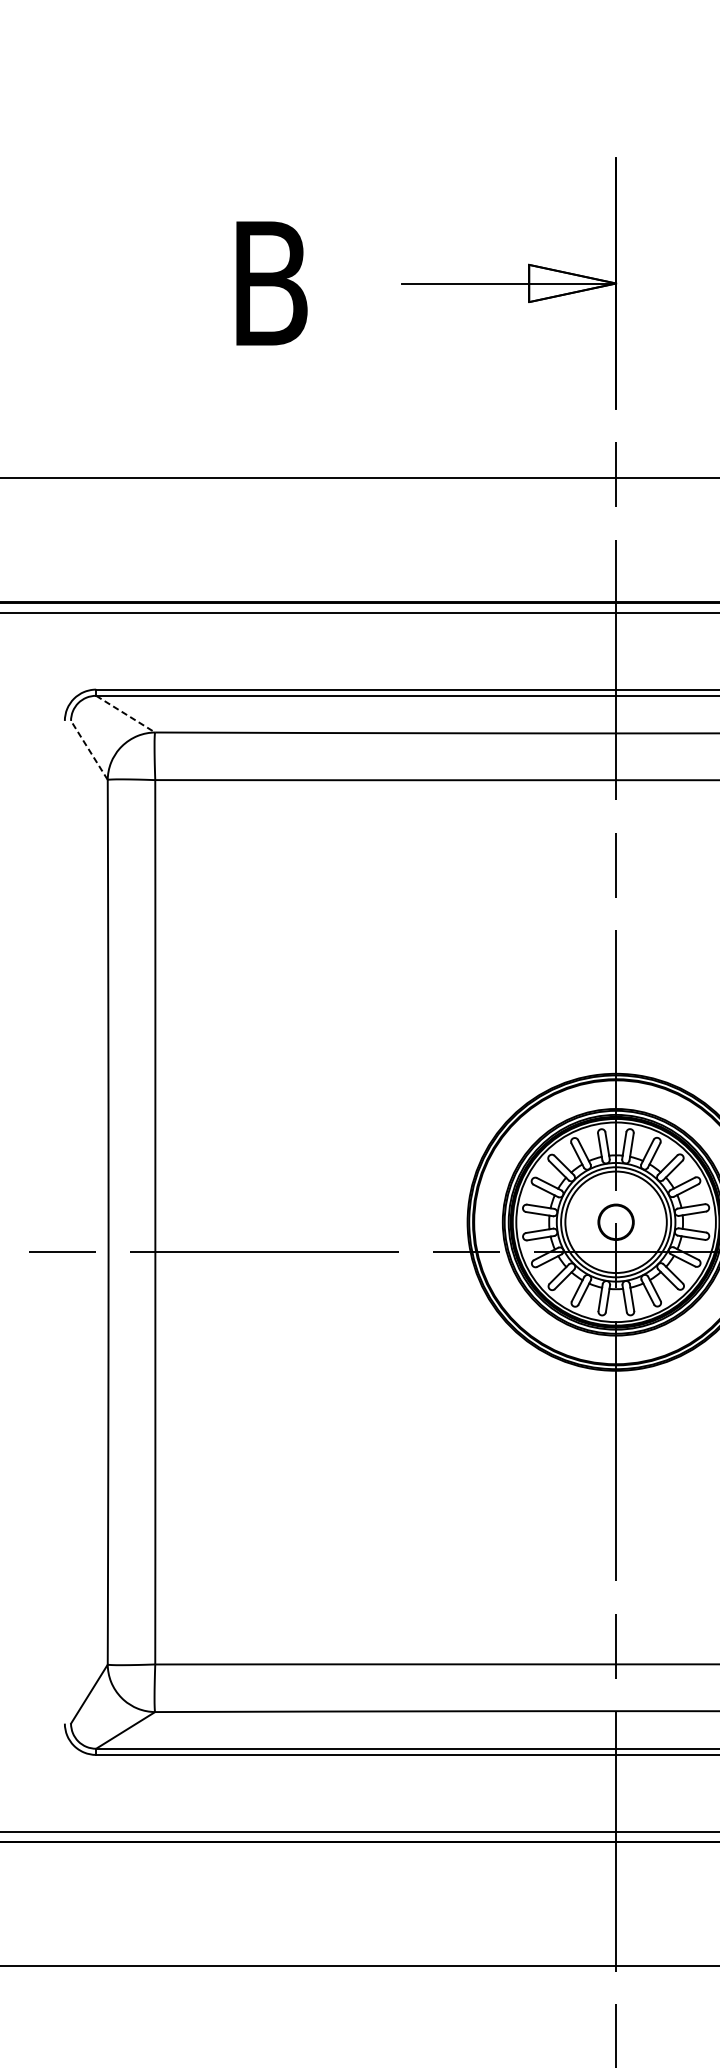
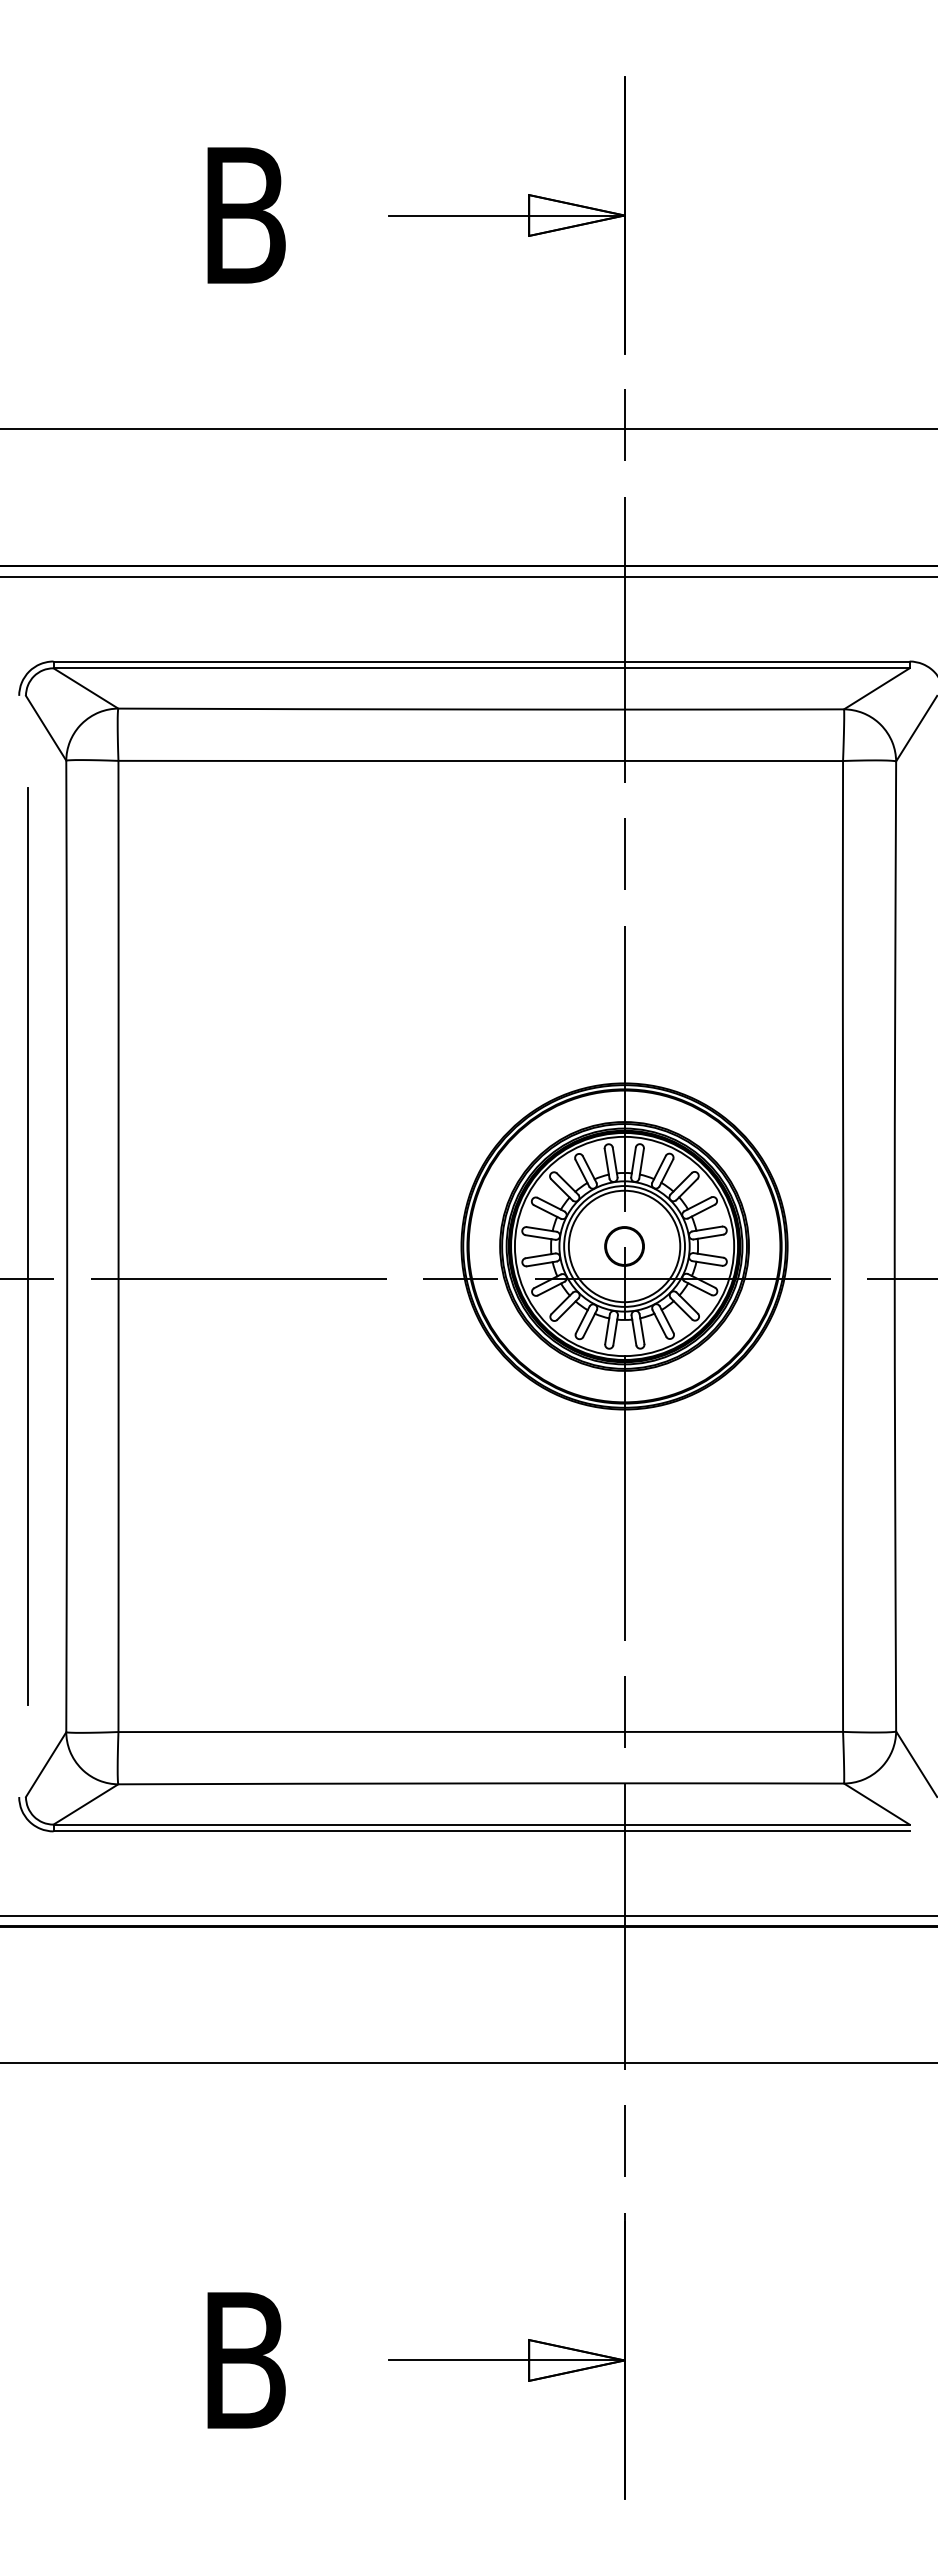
line: (126, 714) -> (86, 688), dashed -> solid
line: (88, 749) -> (45, 727), dashed -> solid
line: (73, 1222) -> (28, 1246), added

